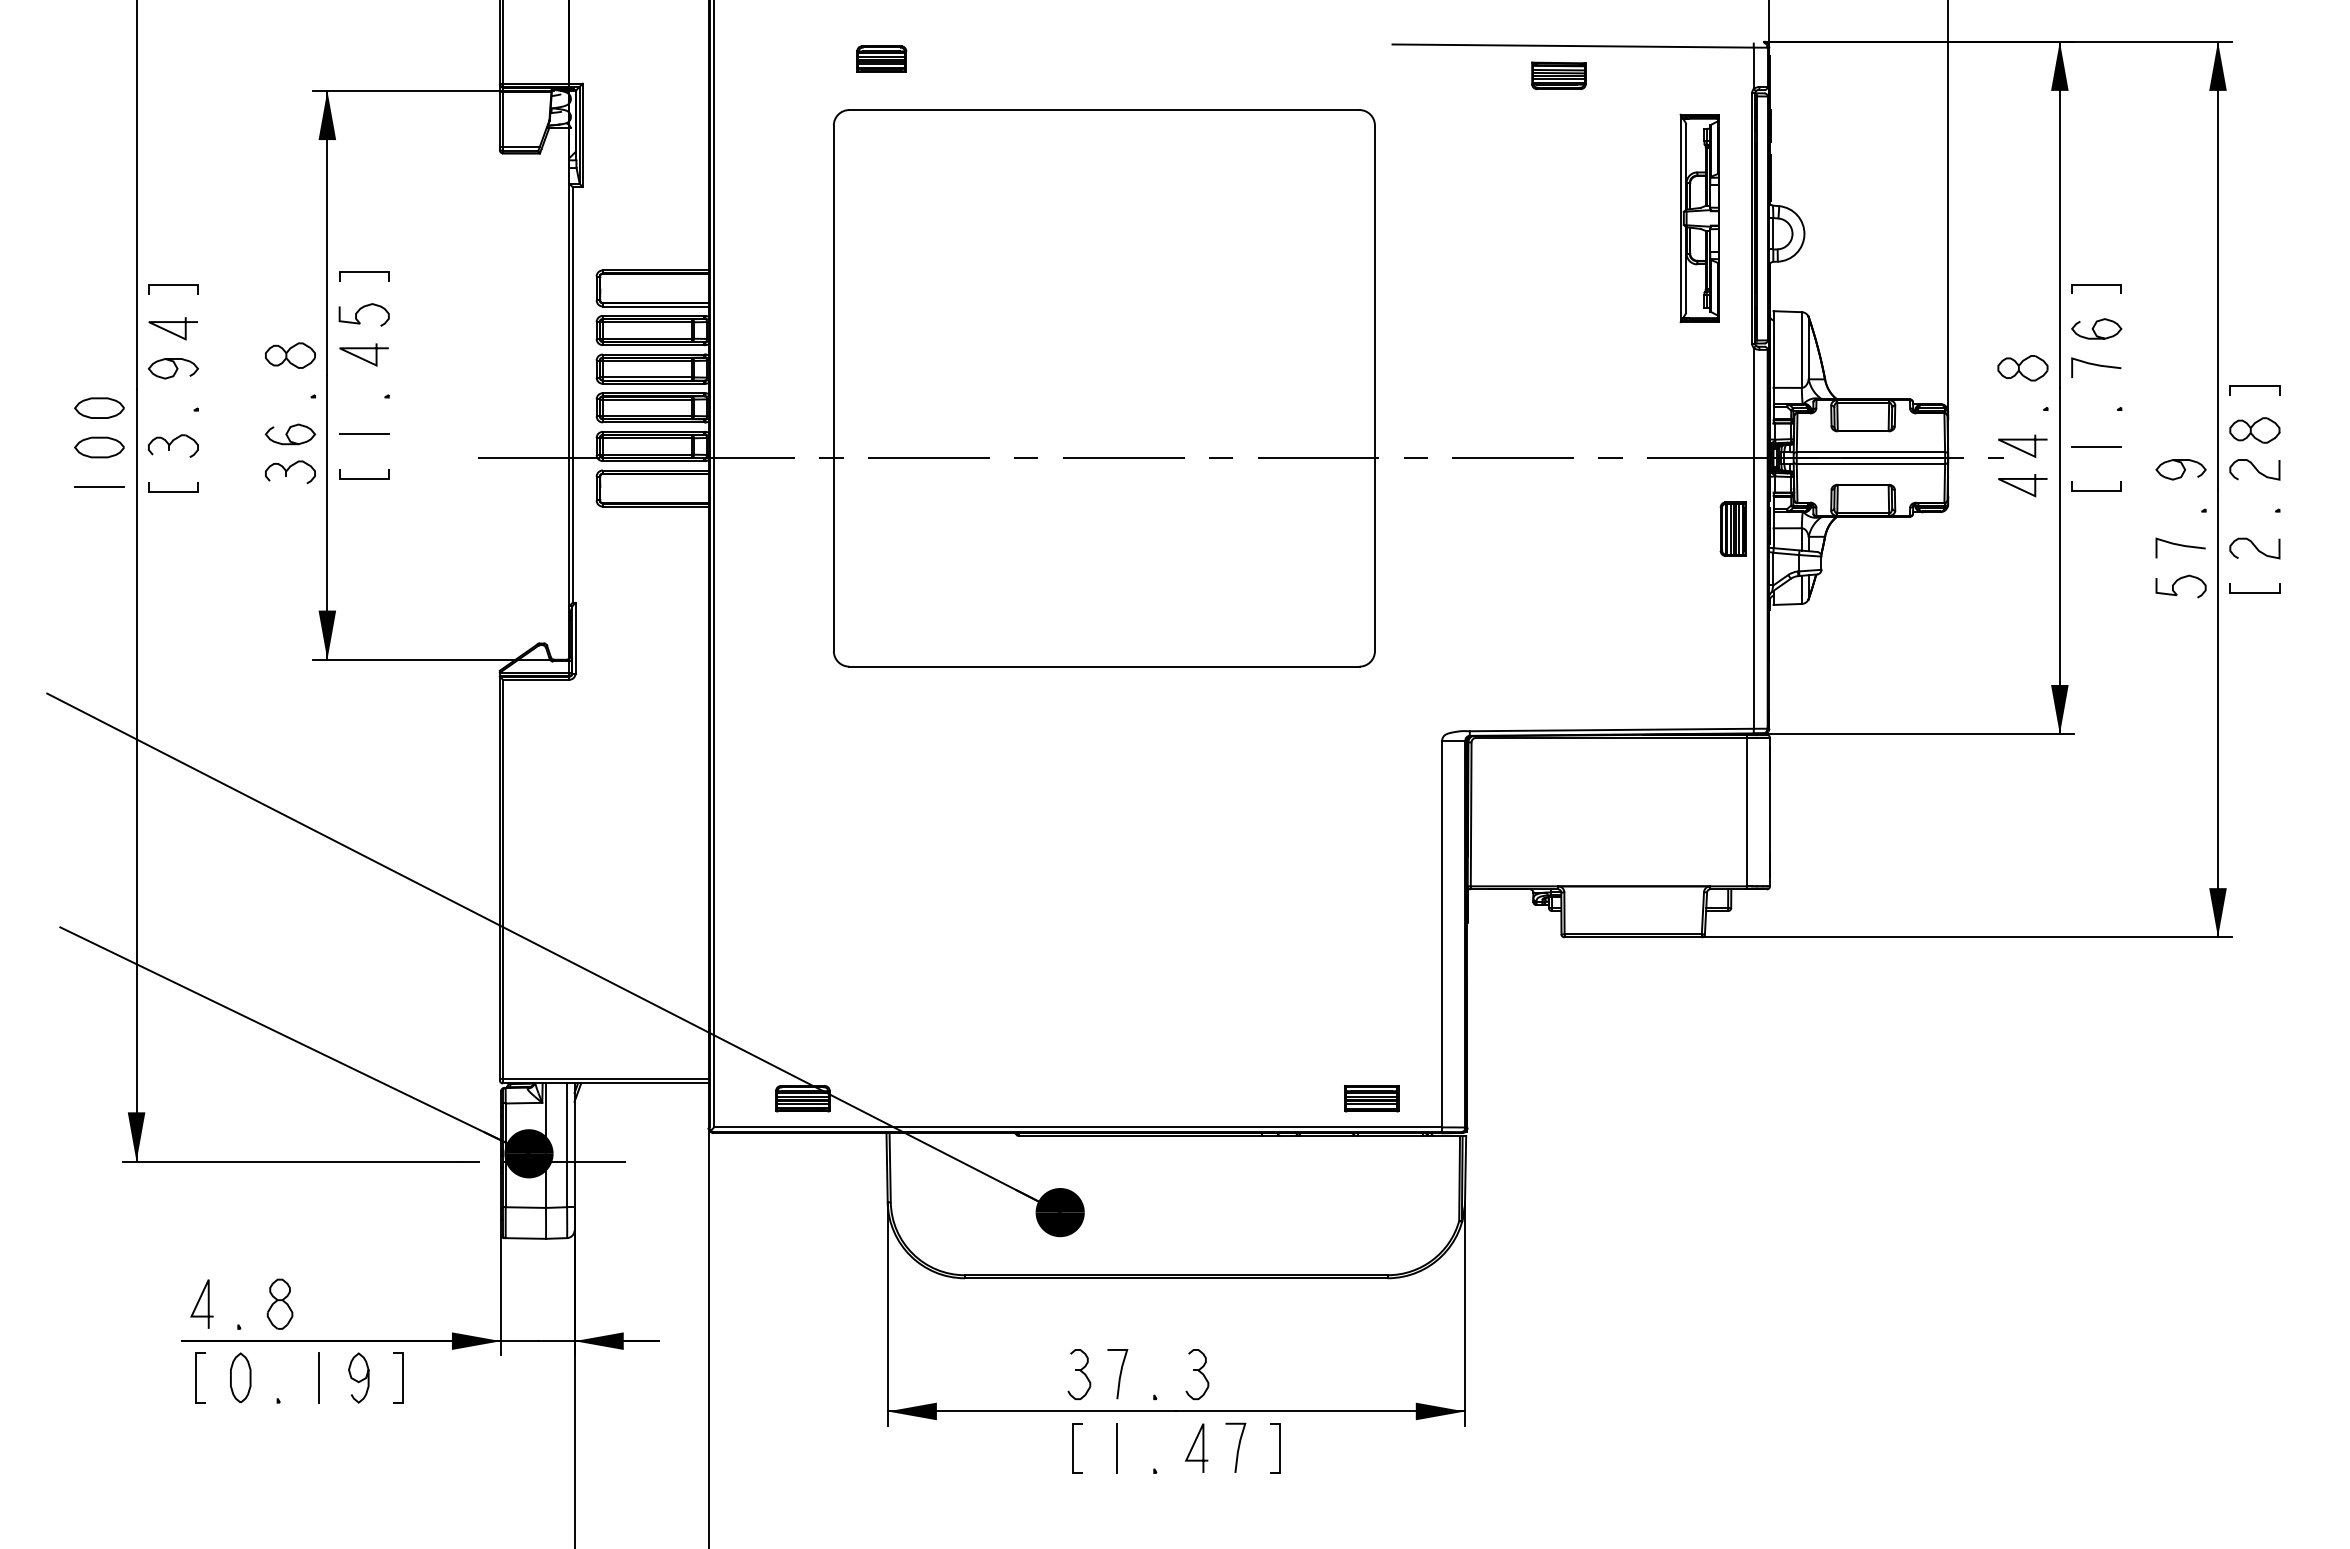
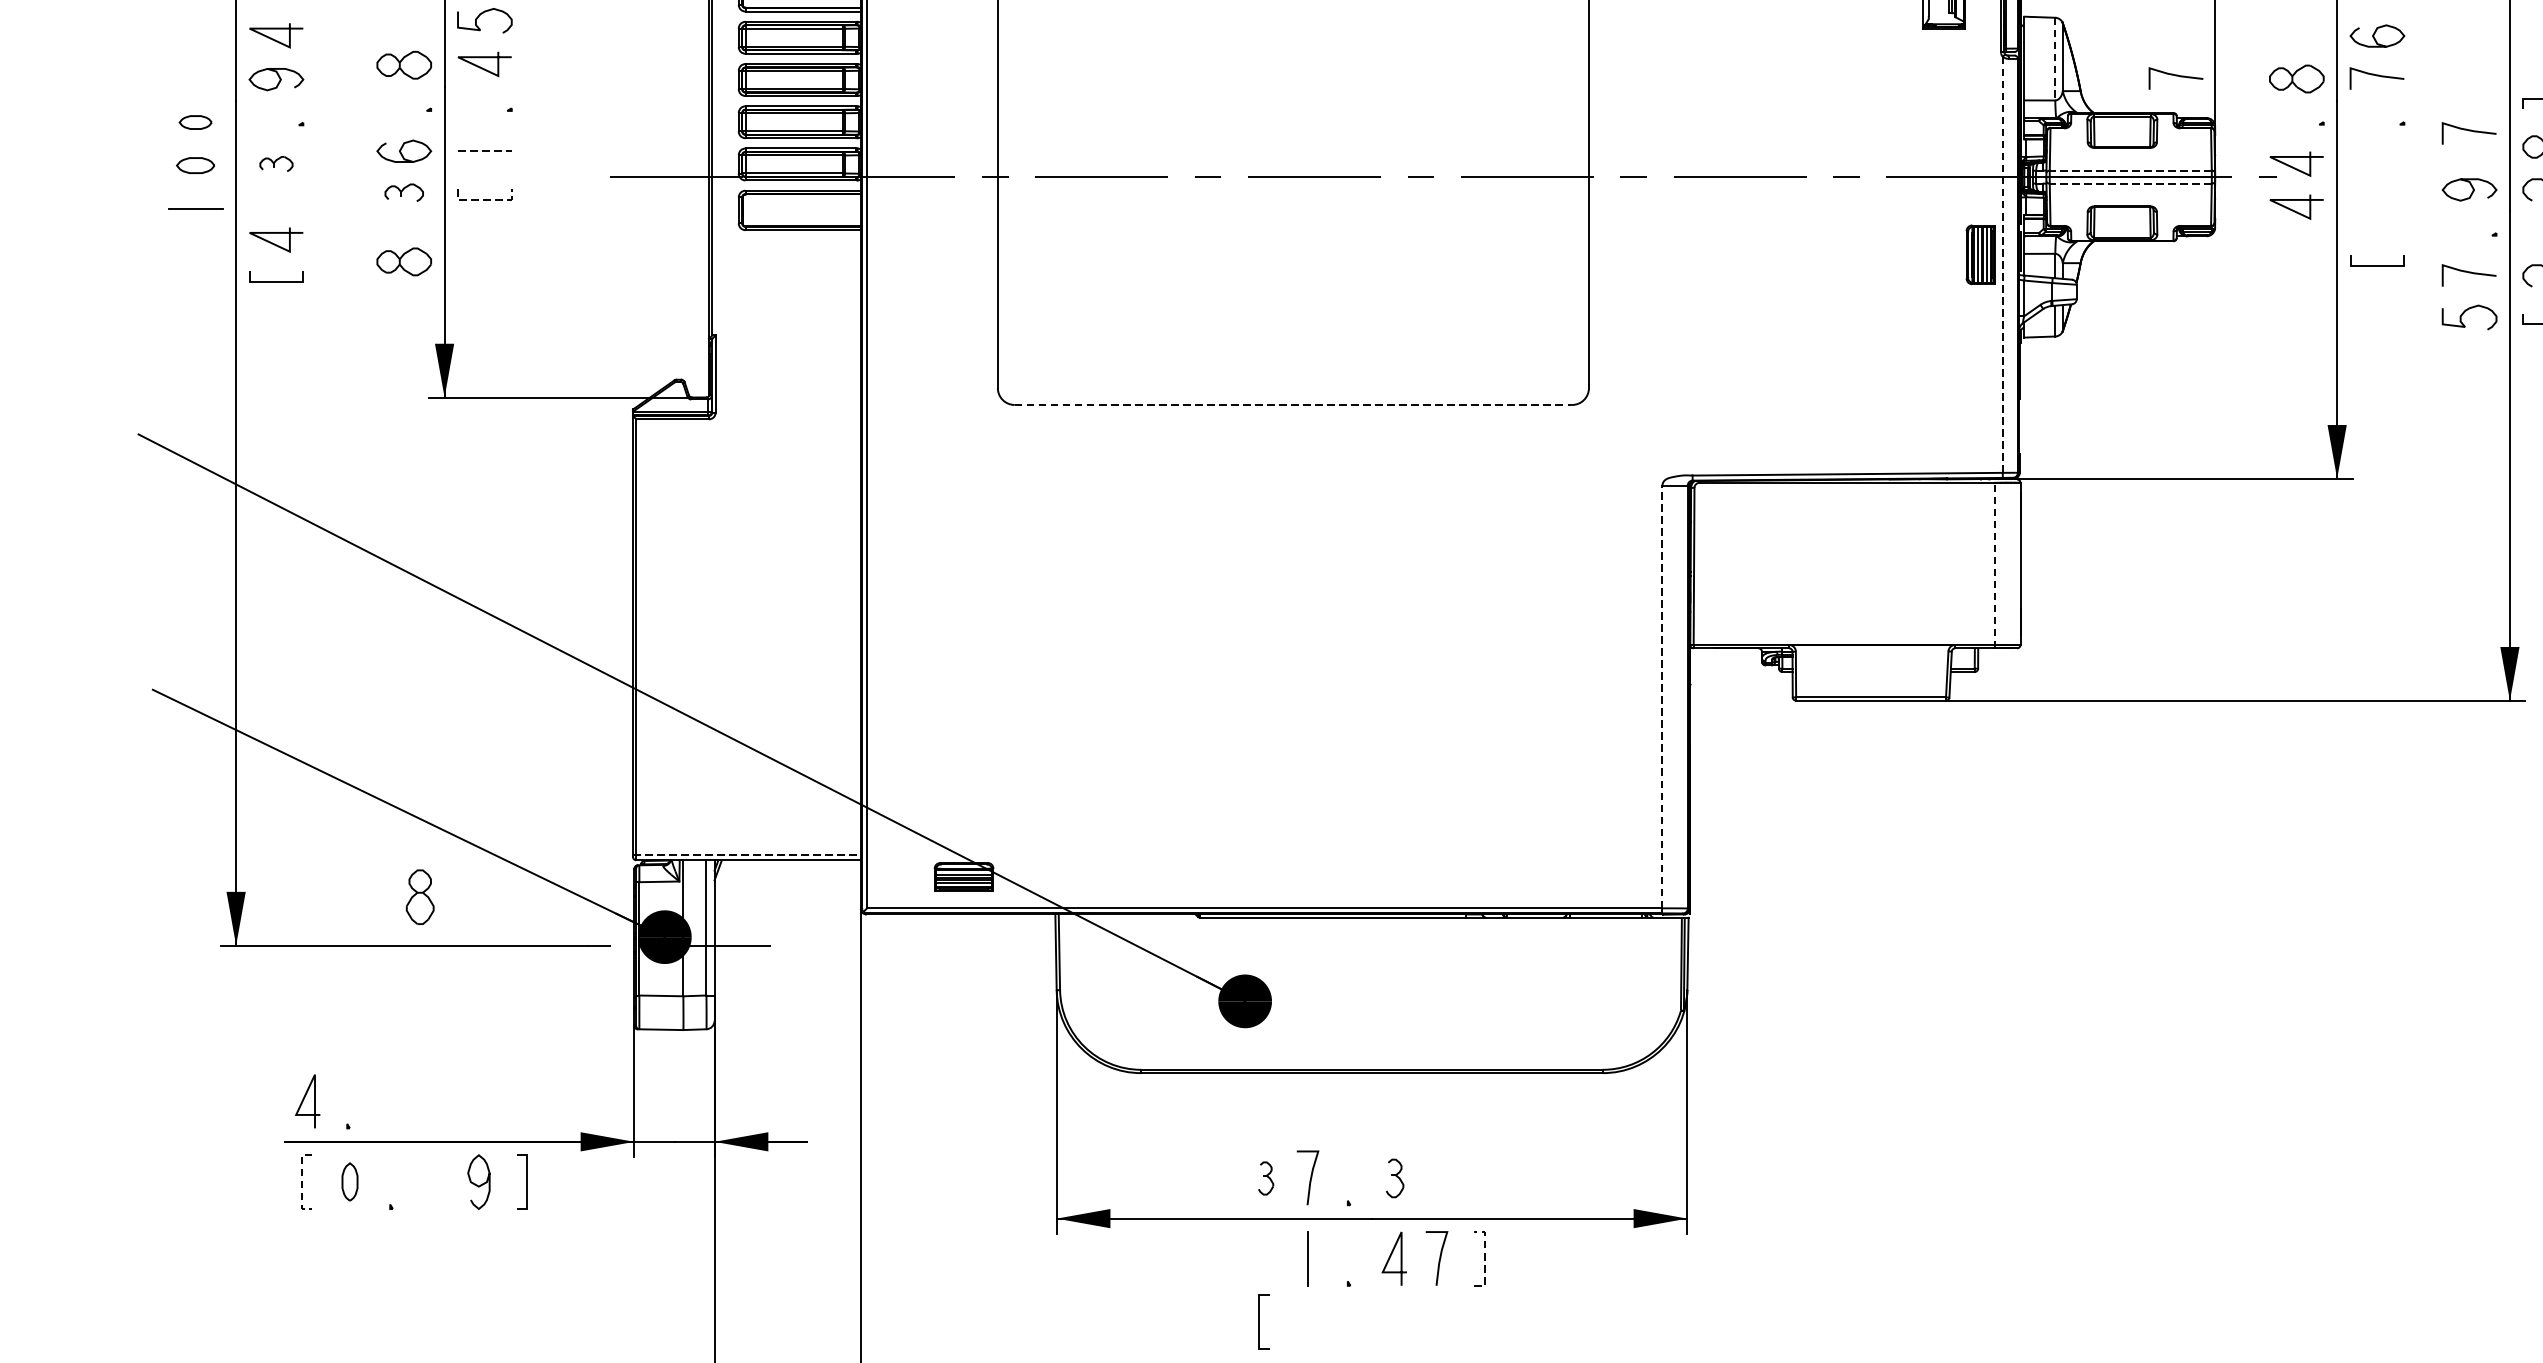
line: (1801, 350) -> (2054, 59), solid -> dashed
curve: (1912, 365) -> (2176, 76), added
part: (99, 407) -> (195, 121), size x0.6
curve: (2180, 416) -> (2468, 131), added
line: (364, 434) -> (485, 151), solid -> dashed
part: (173, 445) -> (276, 163), size x0.6
line: (2096, 446) -> (2377, 164), removed
part: (99, 447) -> (195, 165), size x0.7
line: (1870, 452) -> (2130, 171), solid -> dashed
line: (1870, 464) -> (2130, 184), solid -> dashed
part: (290, 472) -> (404, 192), size x0.7
line: (364, 478) -> (485, 199), solid -> dashed
line: (2096, 490) -> (2377, 265), moved
line: (173, 491) -> (276, 281), moved
line: (171, 518) -> (274, 243), added
part: (290, 535) -> (404, 261), added
line: (1753, 537) -> (2002, 263), solid -> dashed
line: (1104, 666) -> (1293, 404), solid -> dashed
line: (1746, 811) -> (1994, 563), solid -> dashed
line: (1442, 933) -> (1662, 696), solid -> dashed
line: (604, 1078) -> (747, 854), solid -> dashed
part: (1371, 1098) -> (1585, 876), removed
part: (279, 1303) -> (419, 896), moved
part: (1079, 1374) -> (1266, 1178), size x0.6
part: (1197, 1374) -> (1395, 1178), size x0.7
part: (240, 1377) -> (349, 1181), size x0.7
line: (319, 1377) -> (435, 1181), removed
line: (196, 1378) -> (301, 1182), solid -> dashed
line: (1073, 1448) -> (1259, 1322), moved
line: (1279, 1448) -> (1484, 1259), solid -> dashed

